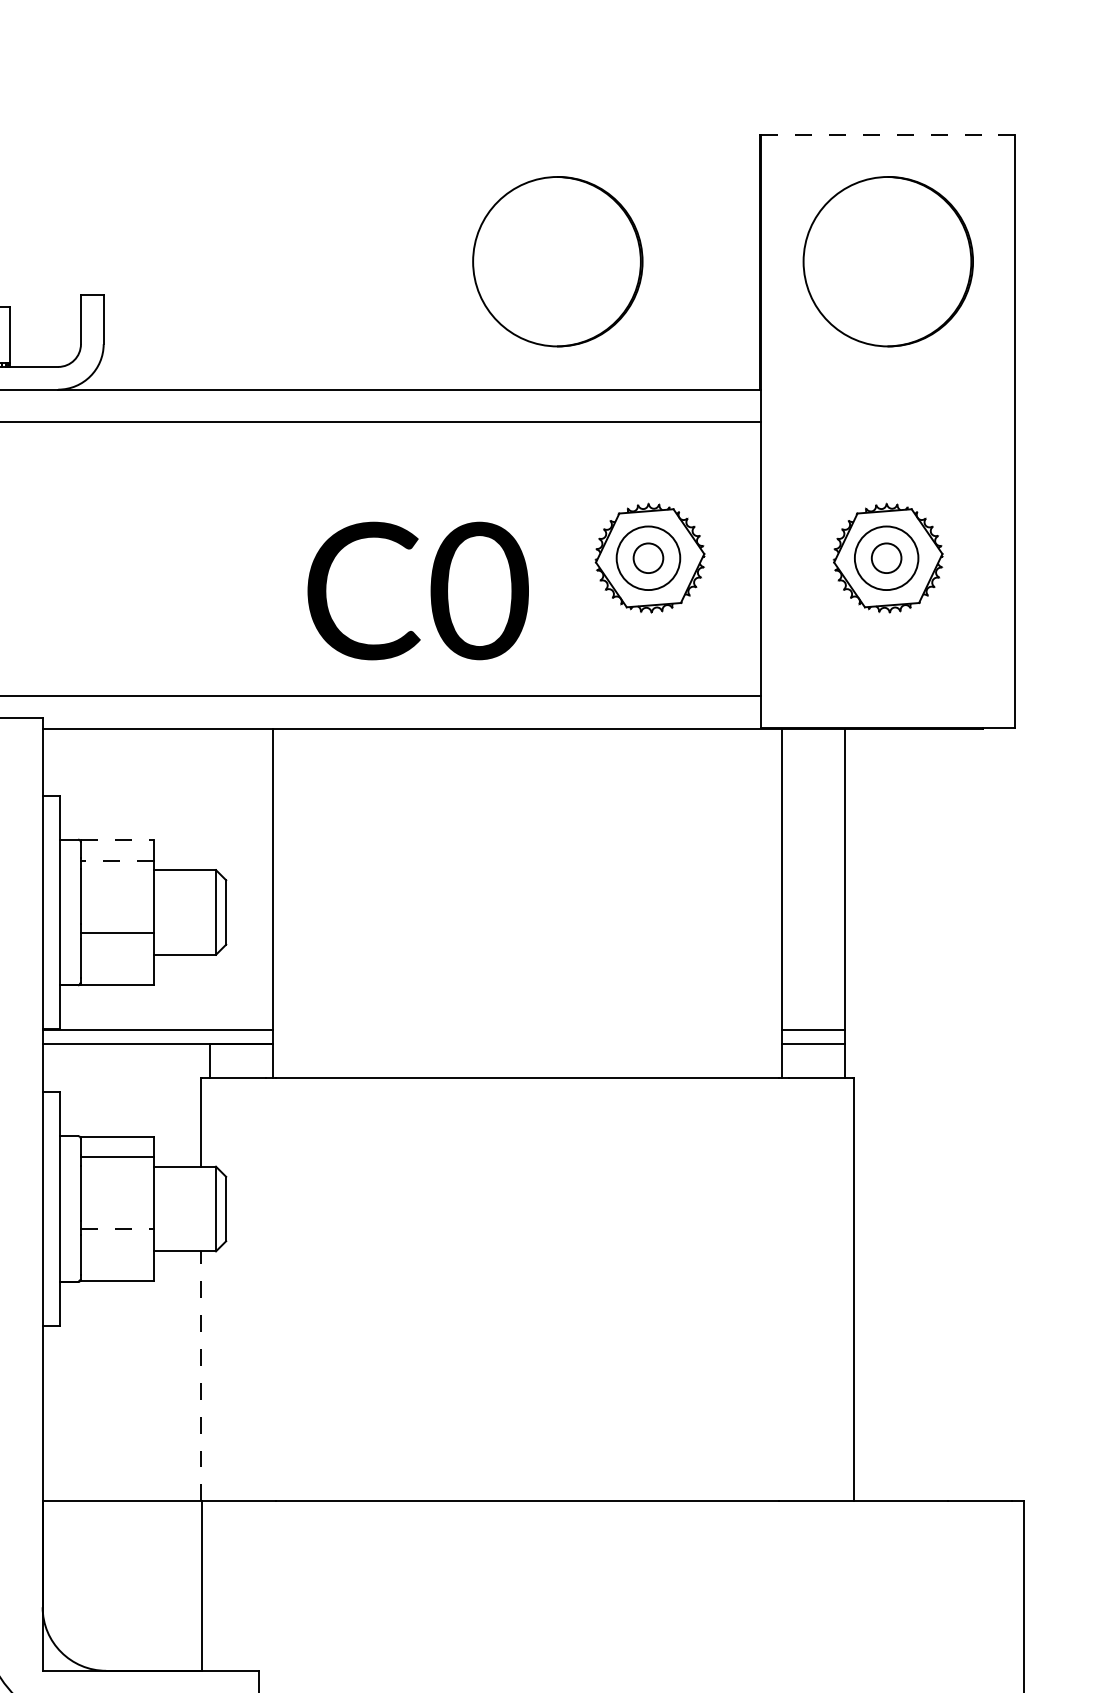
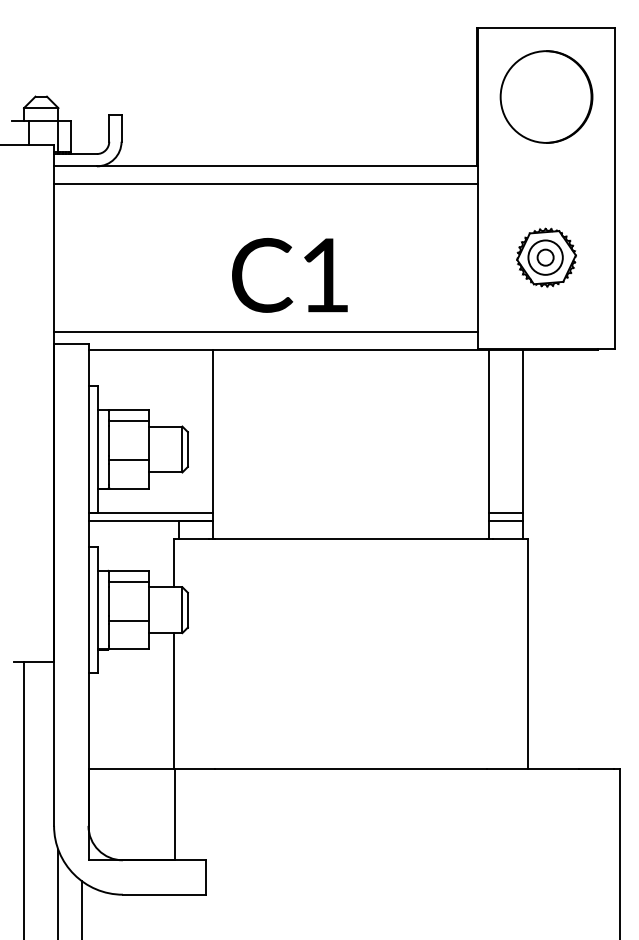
line: (888, 135) -> (546, 28), dashed -> solid
part: (557, 260) -> (367, 96), removed
part: (650, 557) -> (417, 257), removed
text: (478, 591) -> (324, 275), C0 -> C1
line: (118, 840) -> (129, 410), dashed -> solid
line: (118, 860) -> (129, 421), dashed -> solid
line: (118, 1229) -> (129, 621), dashed -> solid
line: (201, 1375) -> (174, 700), dashed -> solid

